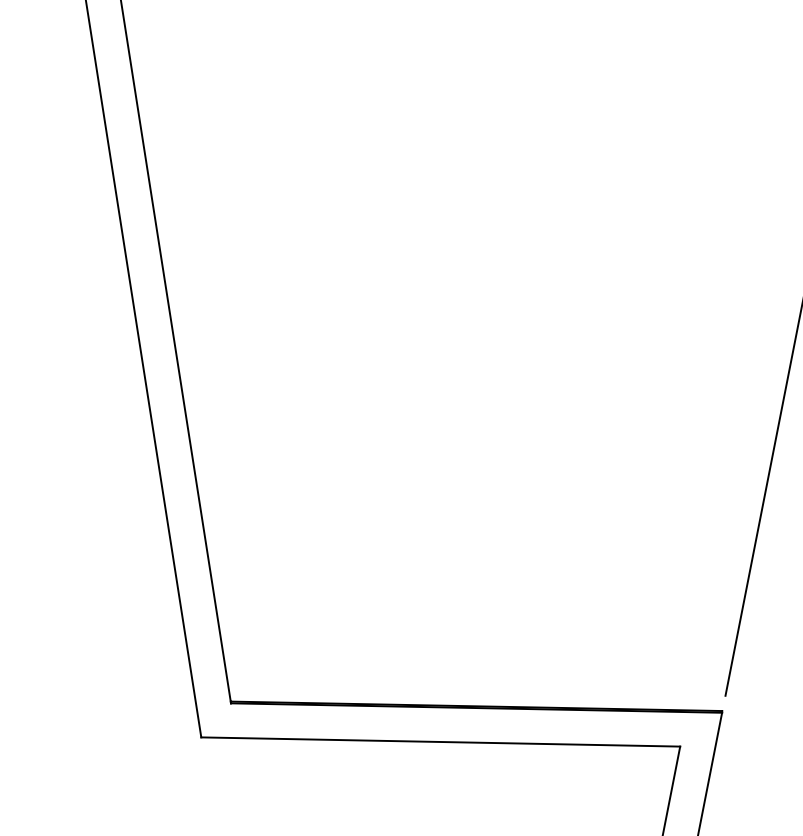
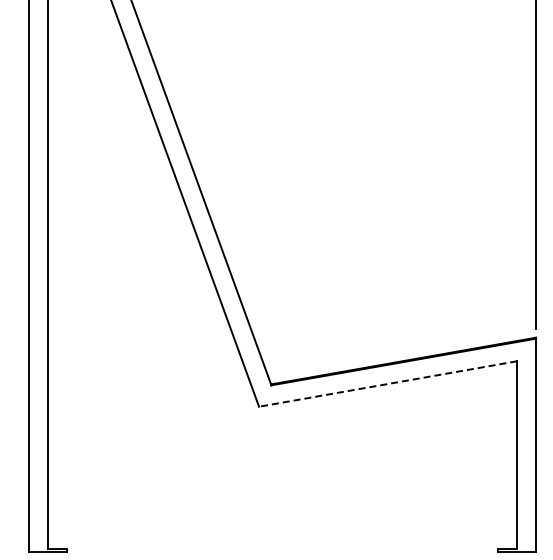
line: (439, 742) -> (387, 384), solid -> dashed

